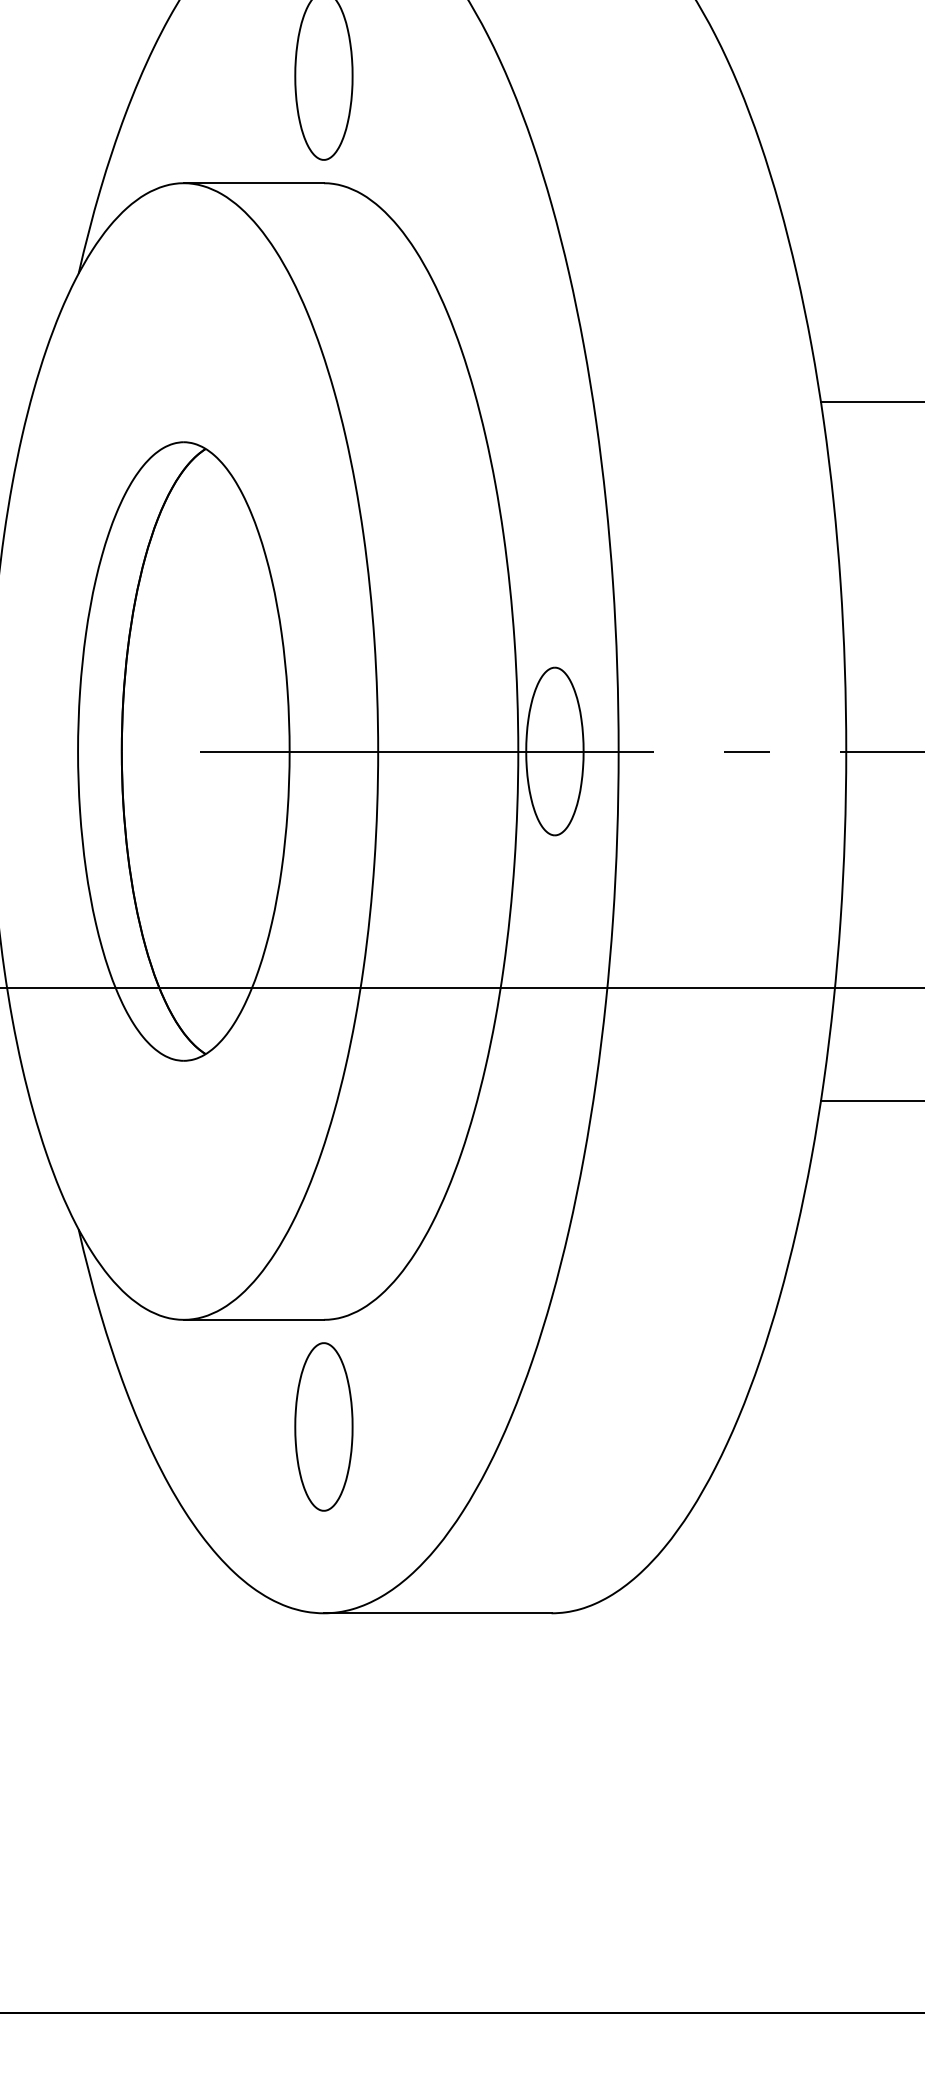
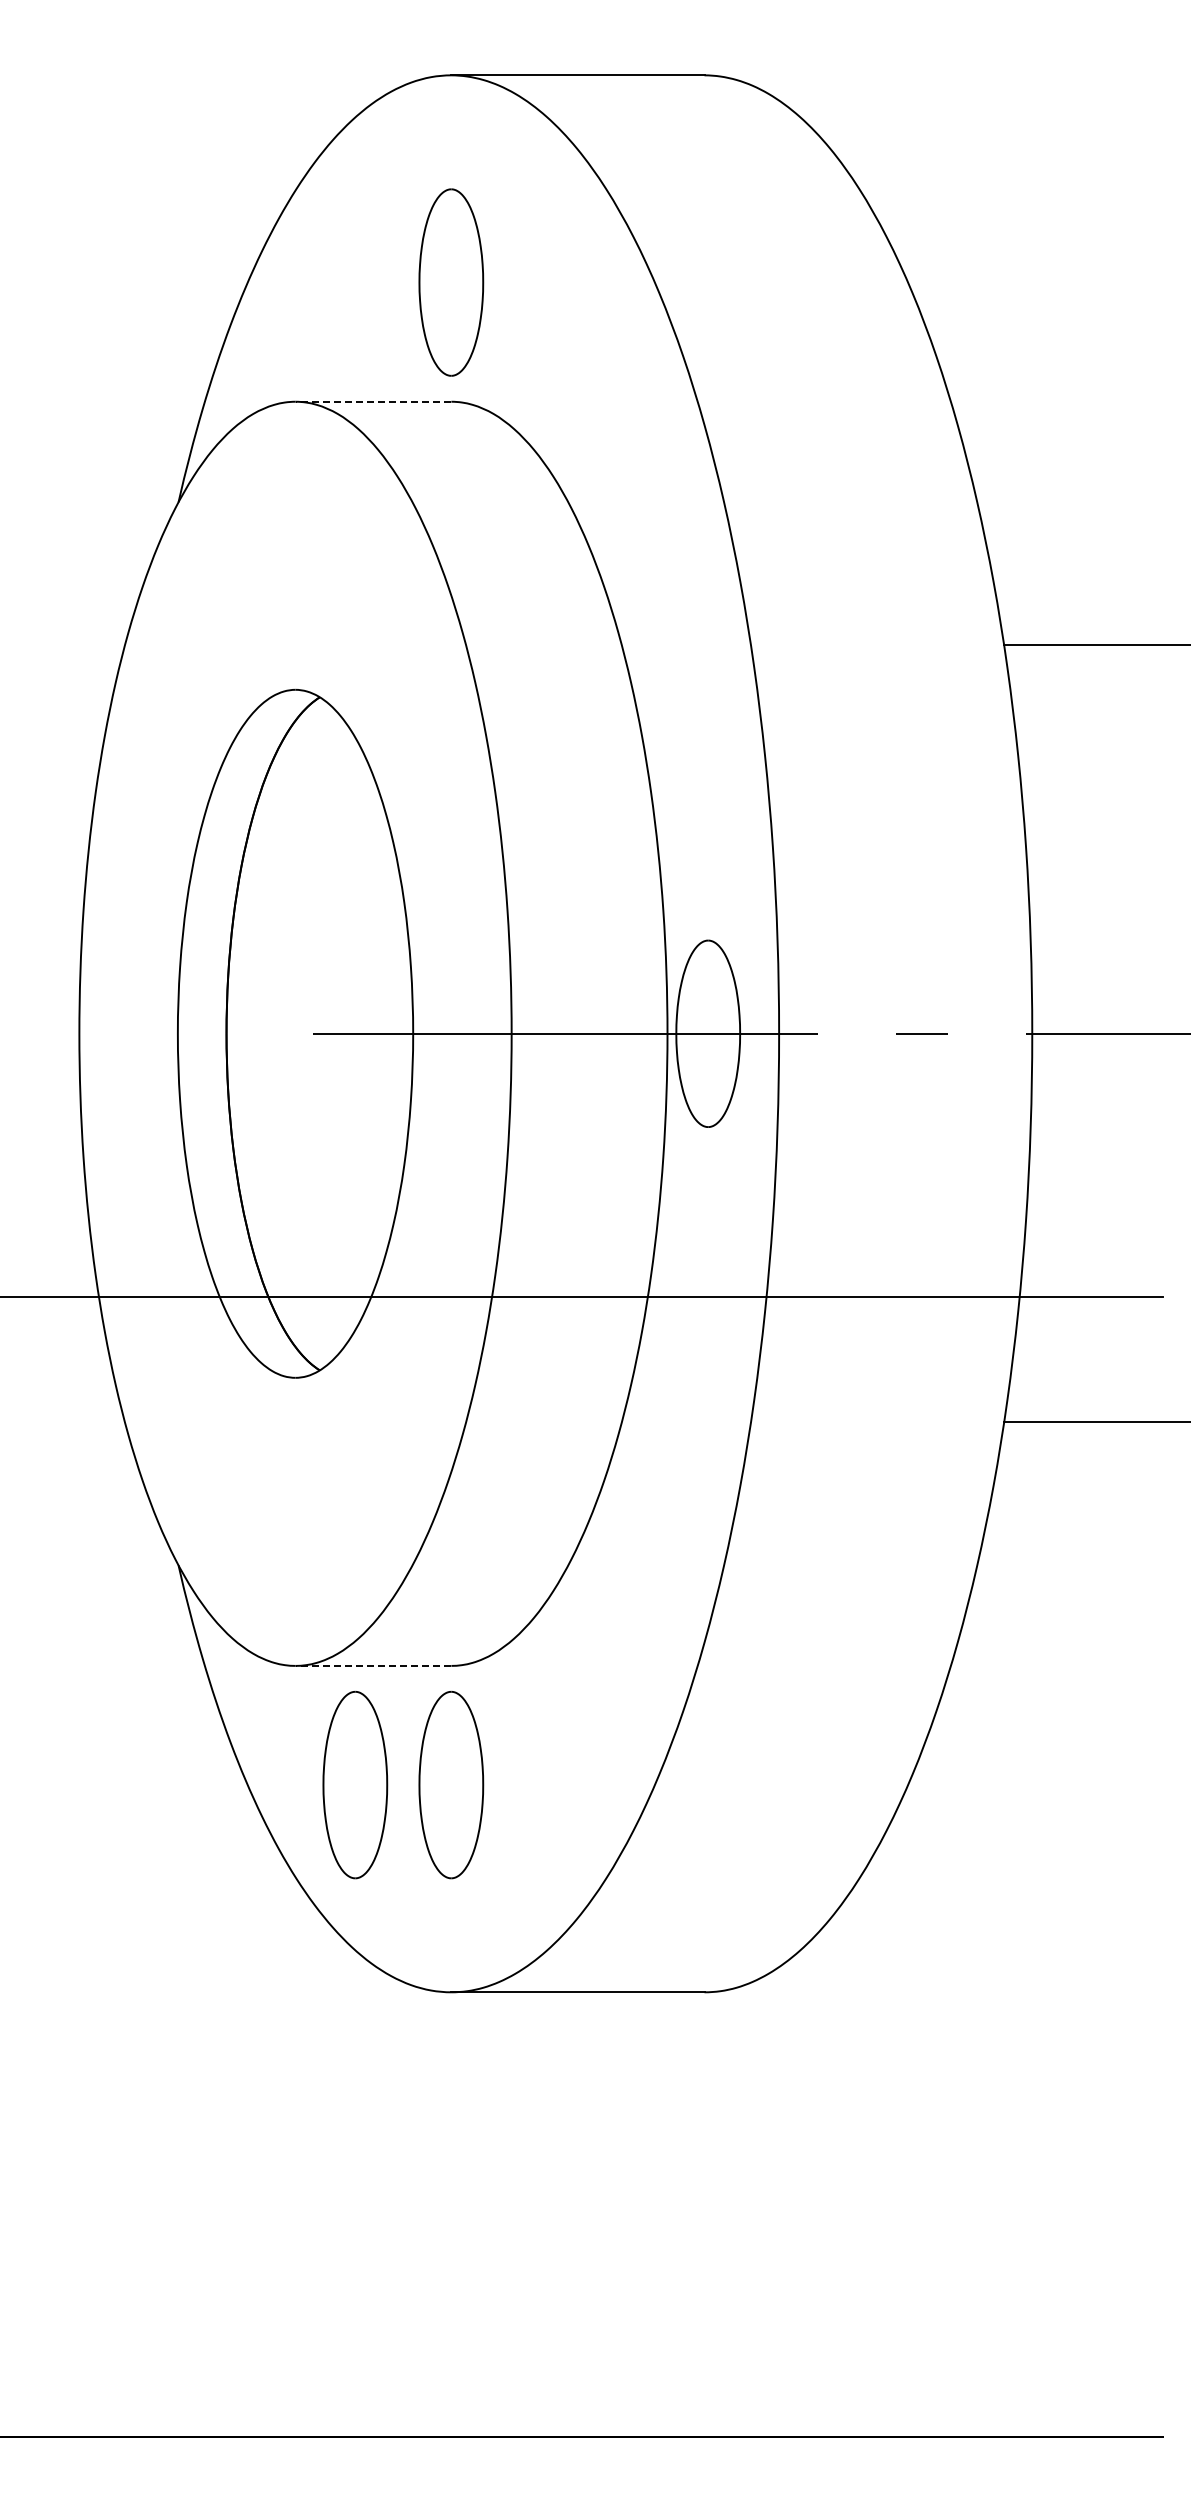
line: (253, 183) -> (373, 401), solid -> dashed
line: (253, 1319) -> (373, 1665), solid -> dashed
part: (237, 1426) -> (355, 1784), added

